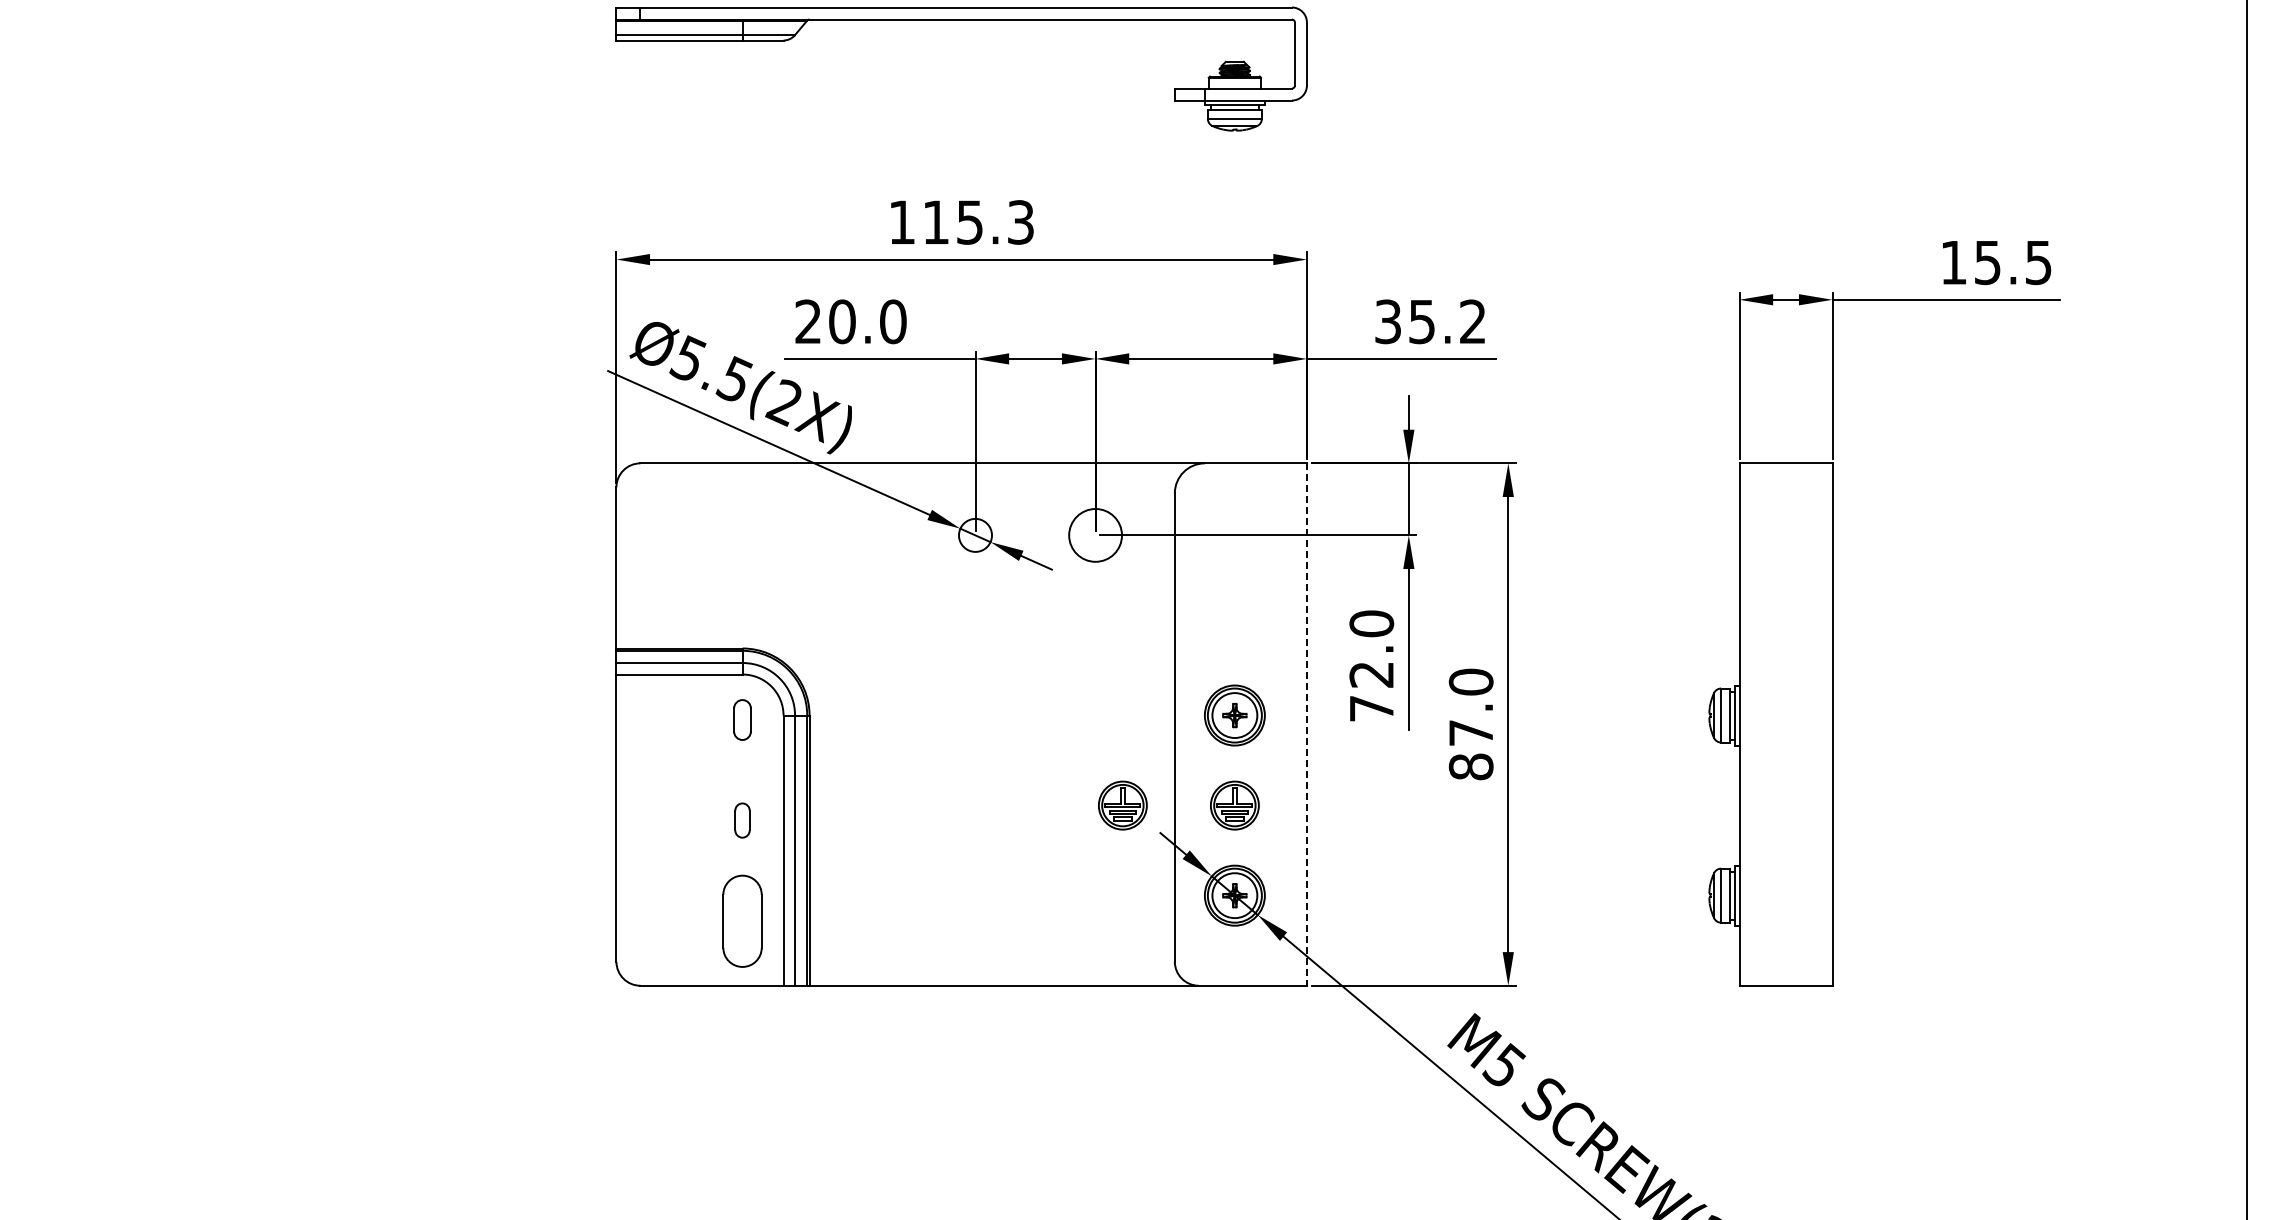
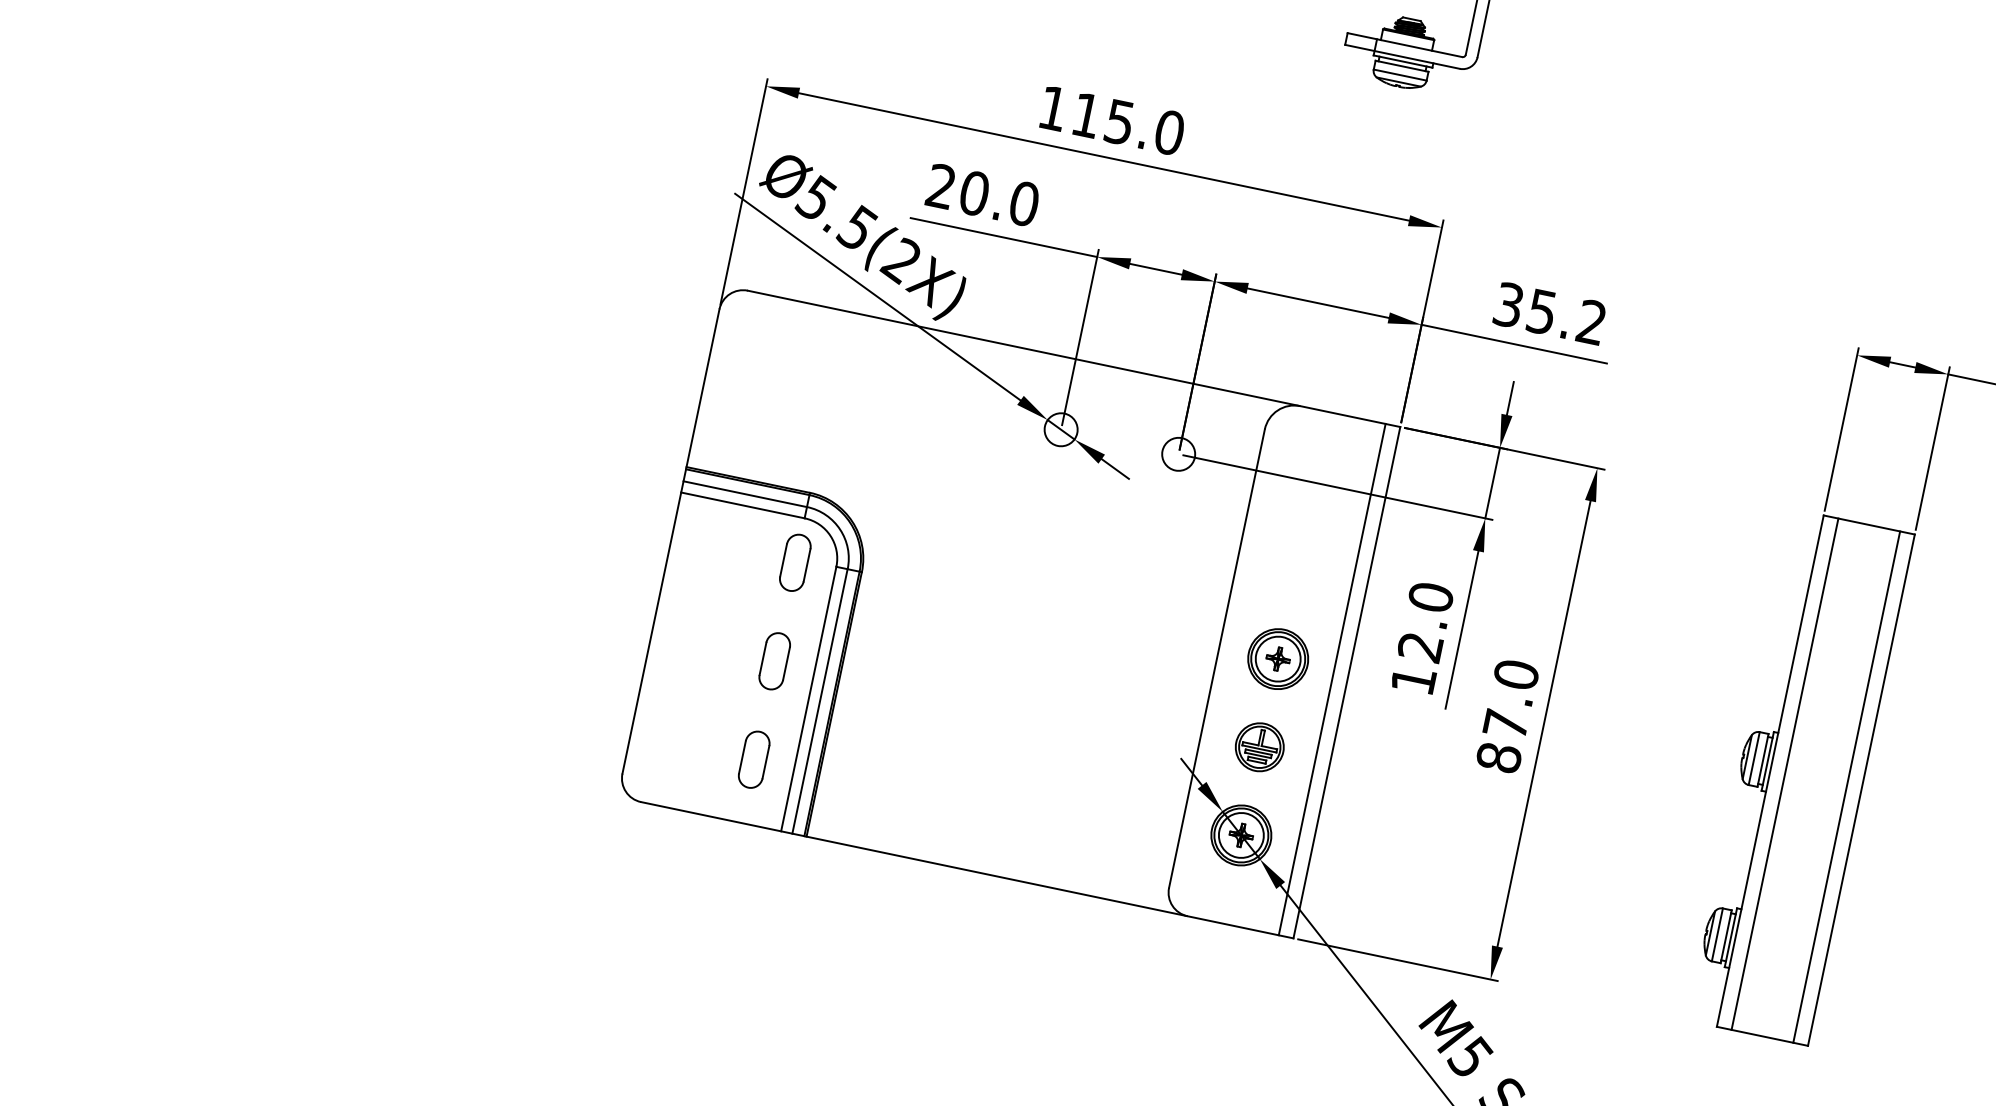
text: (1020, 222) -> (1169, 132), 115.3 -> 115.0
circle: (1095, 534) -> (1178, 453), size x0.62
text: (1371, 708) -> (1413, 680), 72.0 -> 12.0
part: (742, 719) -> (795, 562), size x1.43
line: (1291, 724) -> (1331, 679), added
line: (1754, 724) -> (1785, 774), added
line: (1817, 724) -> (1846, 787), added
line: (1306, 725) -> (1346, 683), dashed -> solid
part: (1122, 805) -> (1149, 724), removed
part: (742, 820) -> (774, 661), size x1.67
part: (742, 920) -> (754, 759), size x0.62

